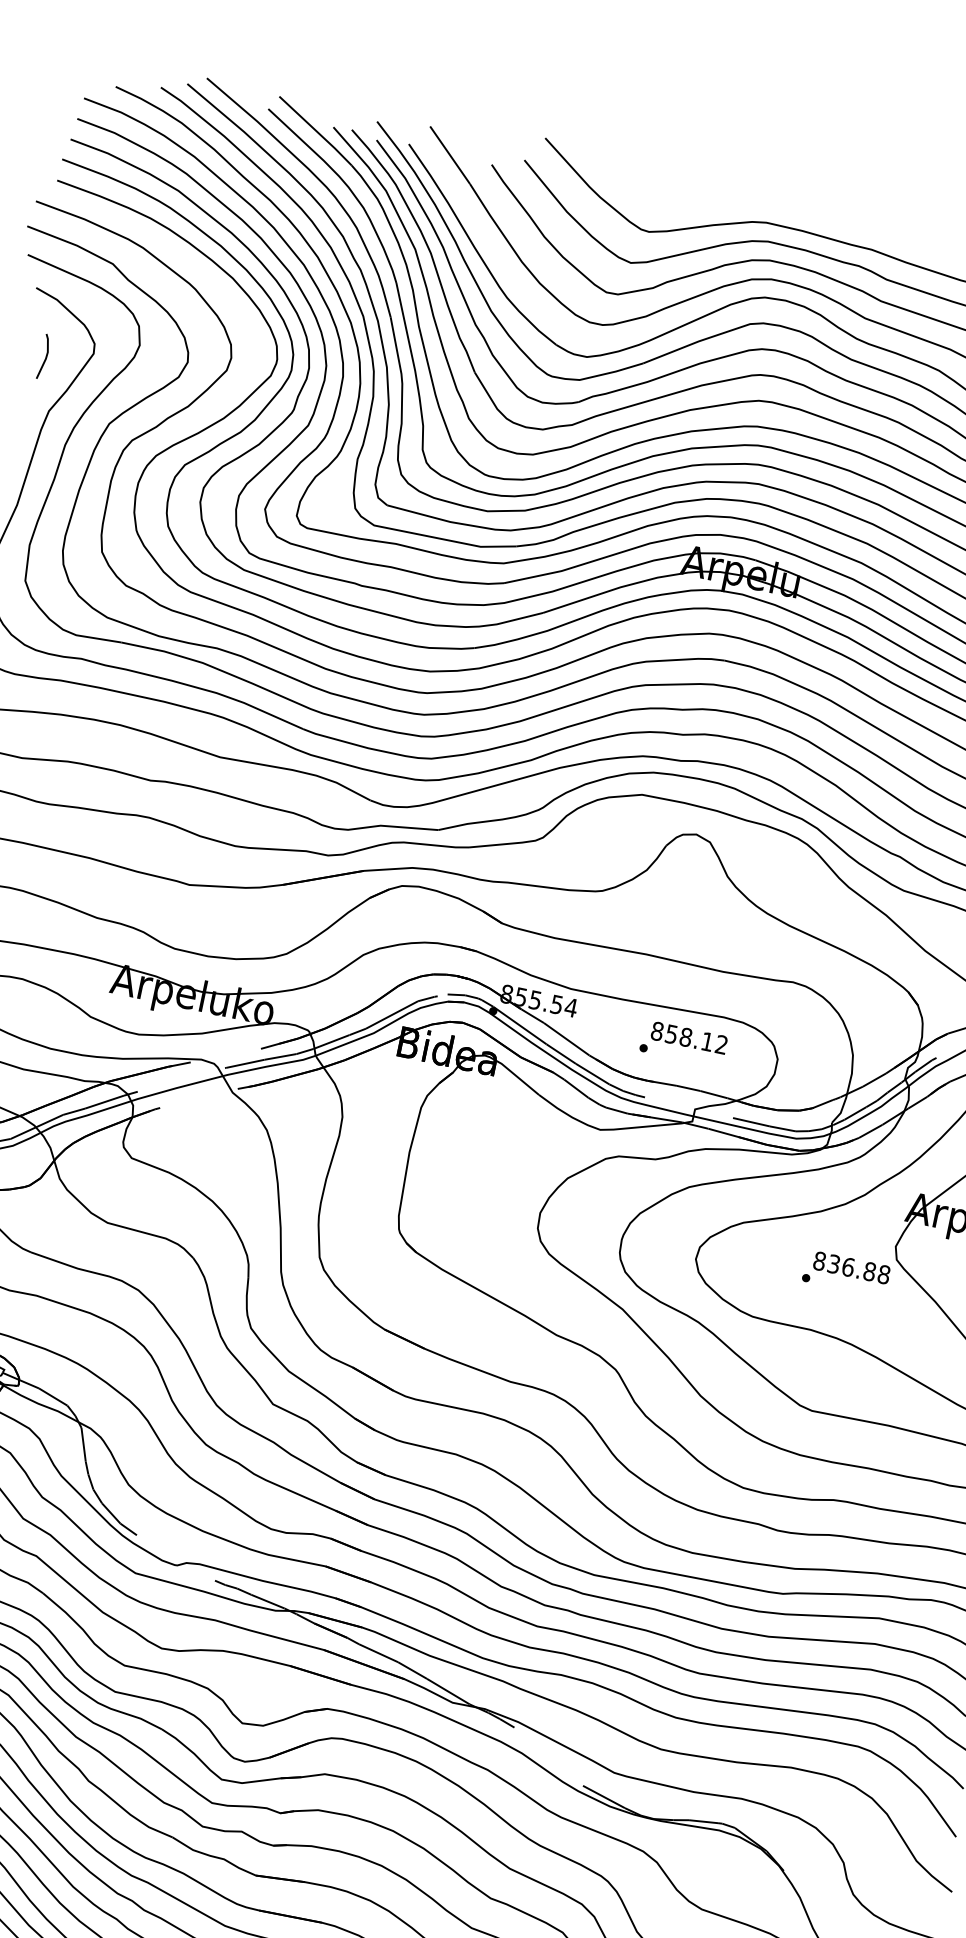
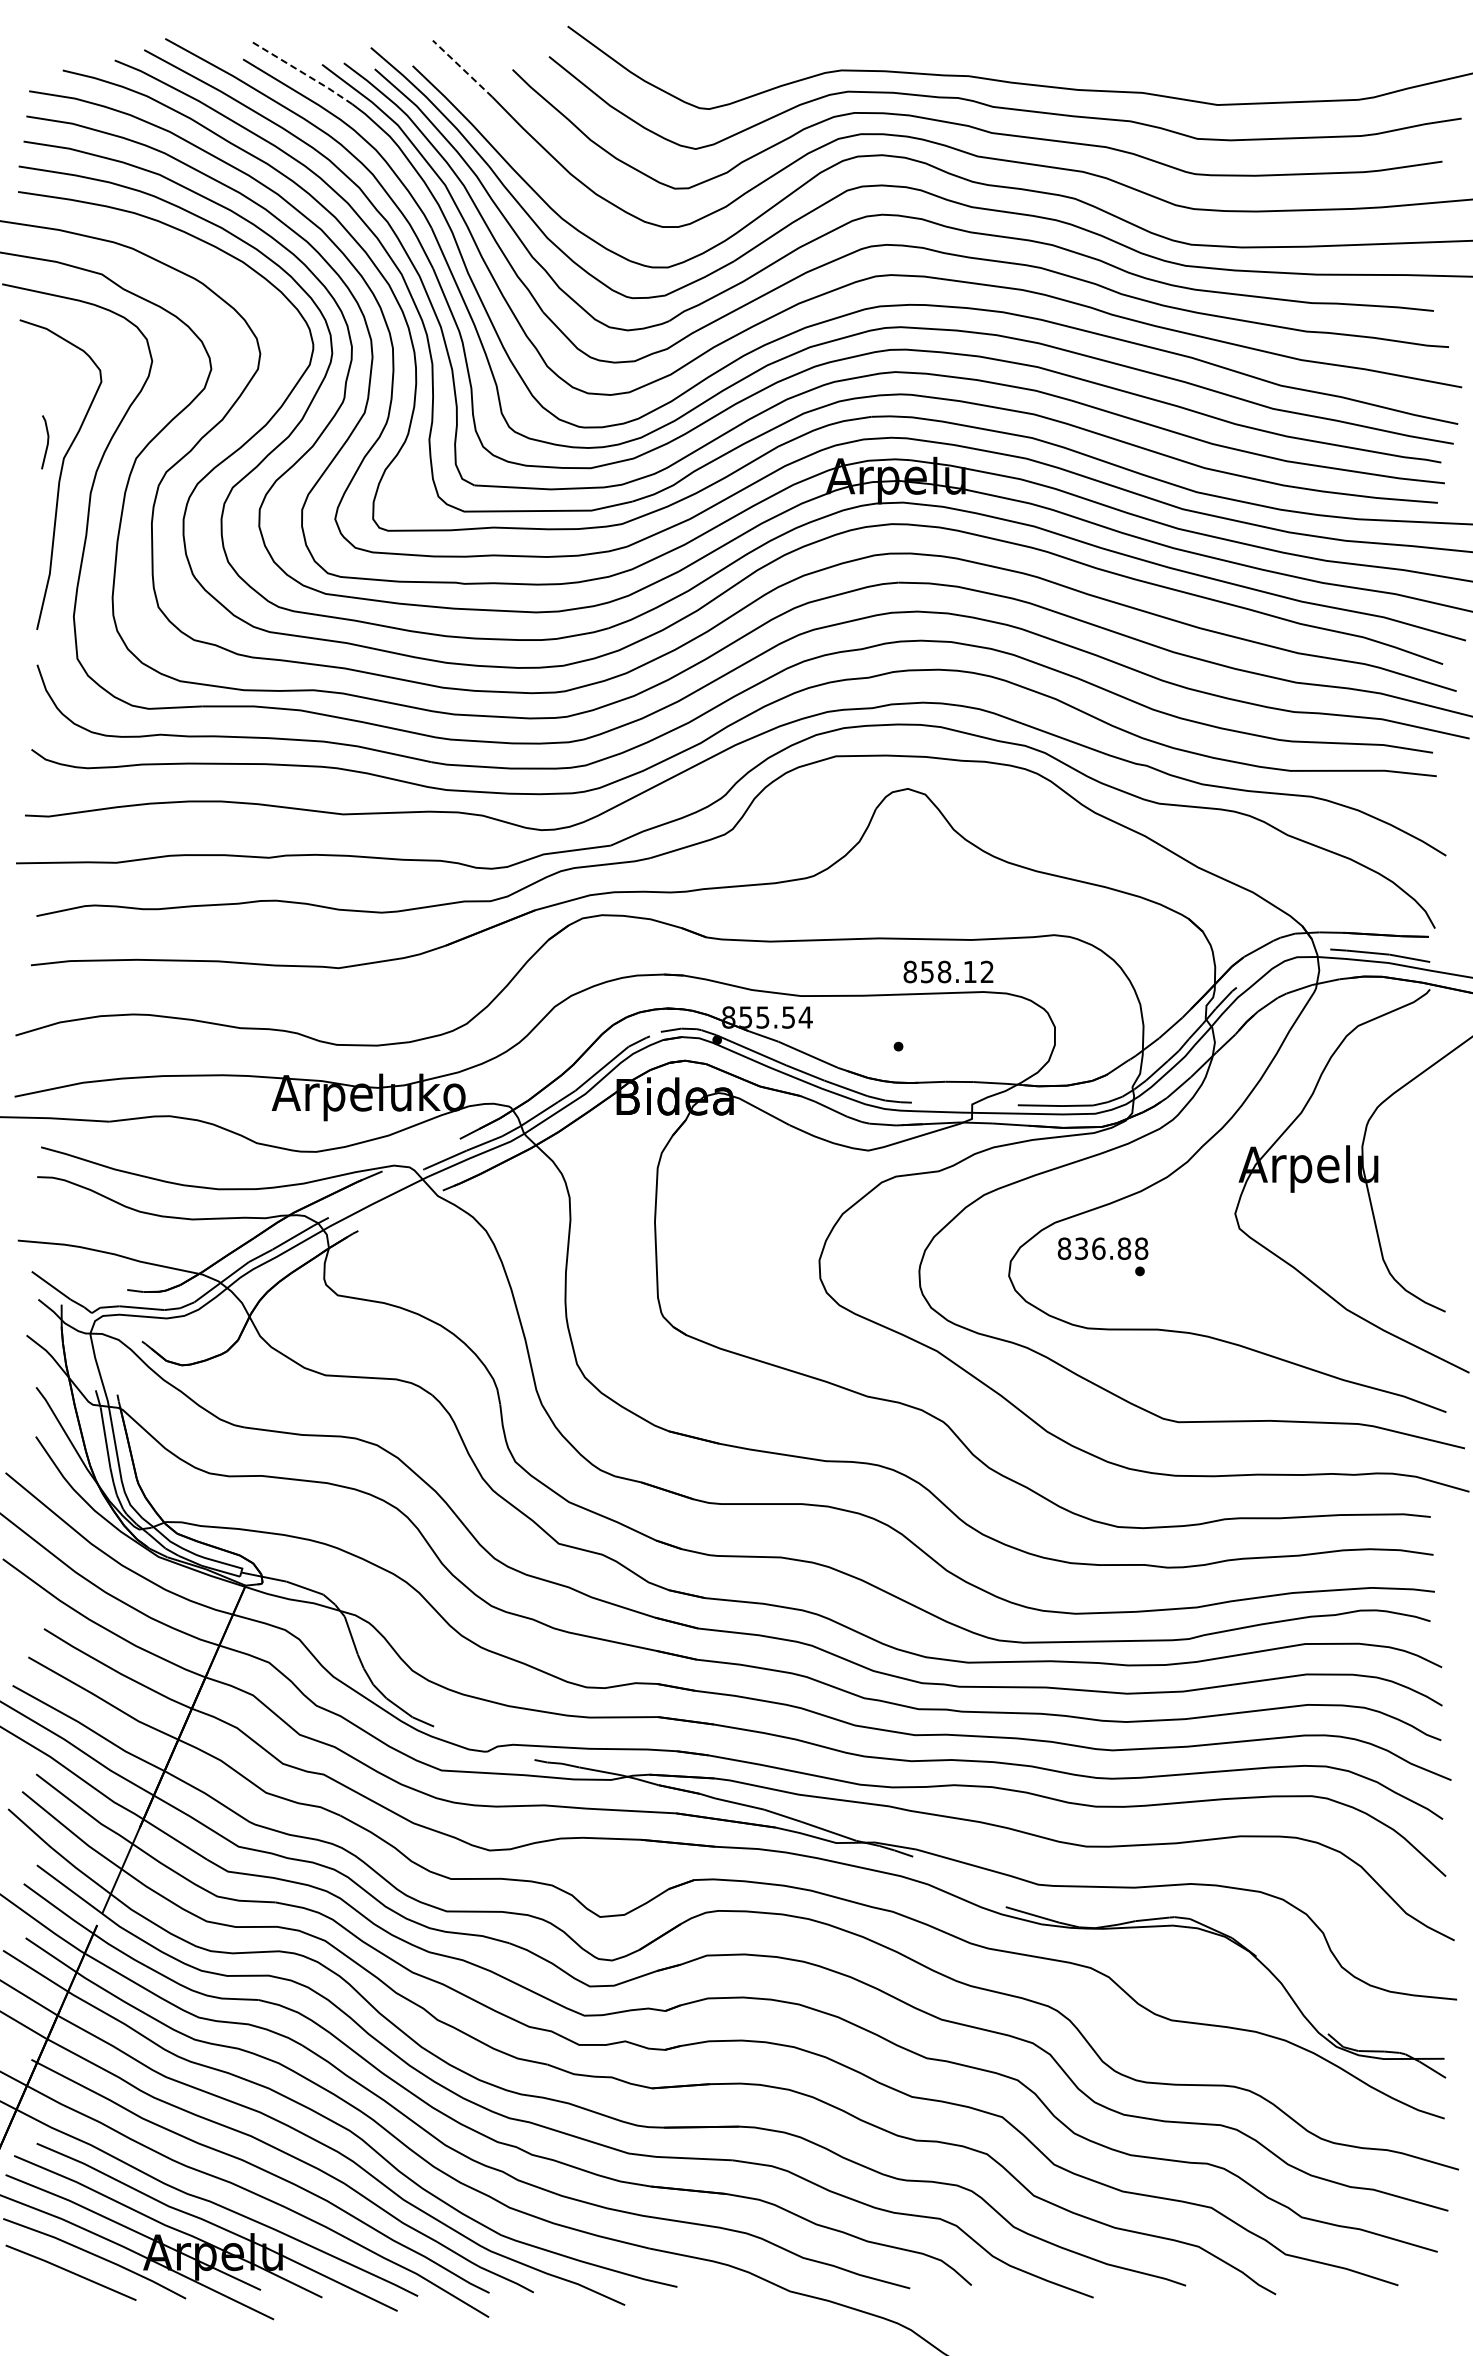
line: (316, 131) -> (303, 73), solid -> dashed
line: (450, 154) -> (462, 68), solid -> dashed
line: (45, 357) -> (47, 442), moved
text: (689, 1037) -> (948, 971), moved
text: (851, 1267) -> (1102, 1248), moved

